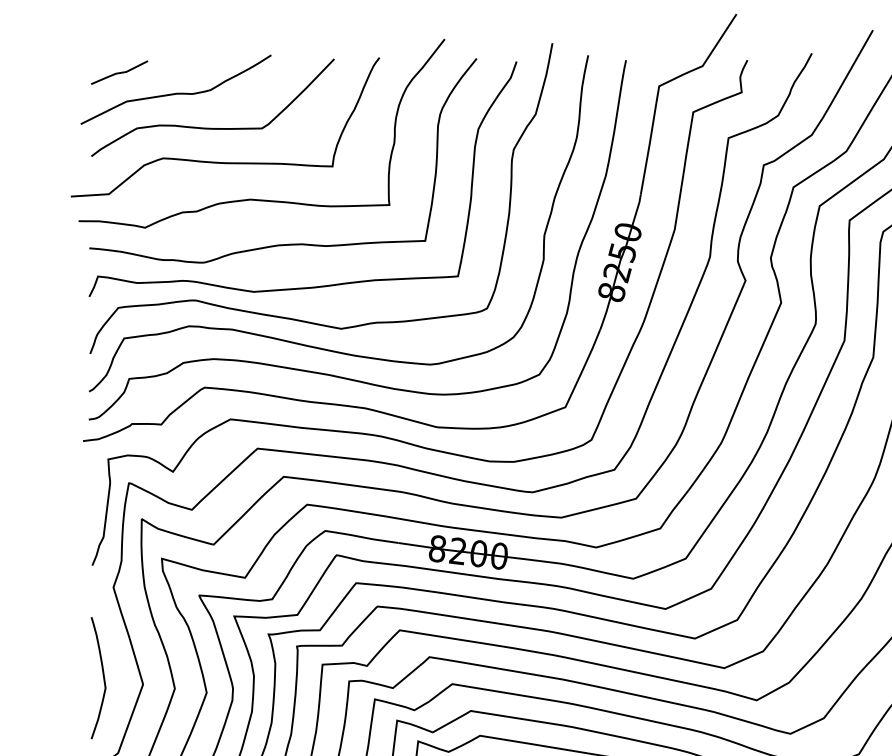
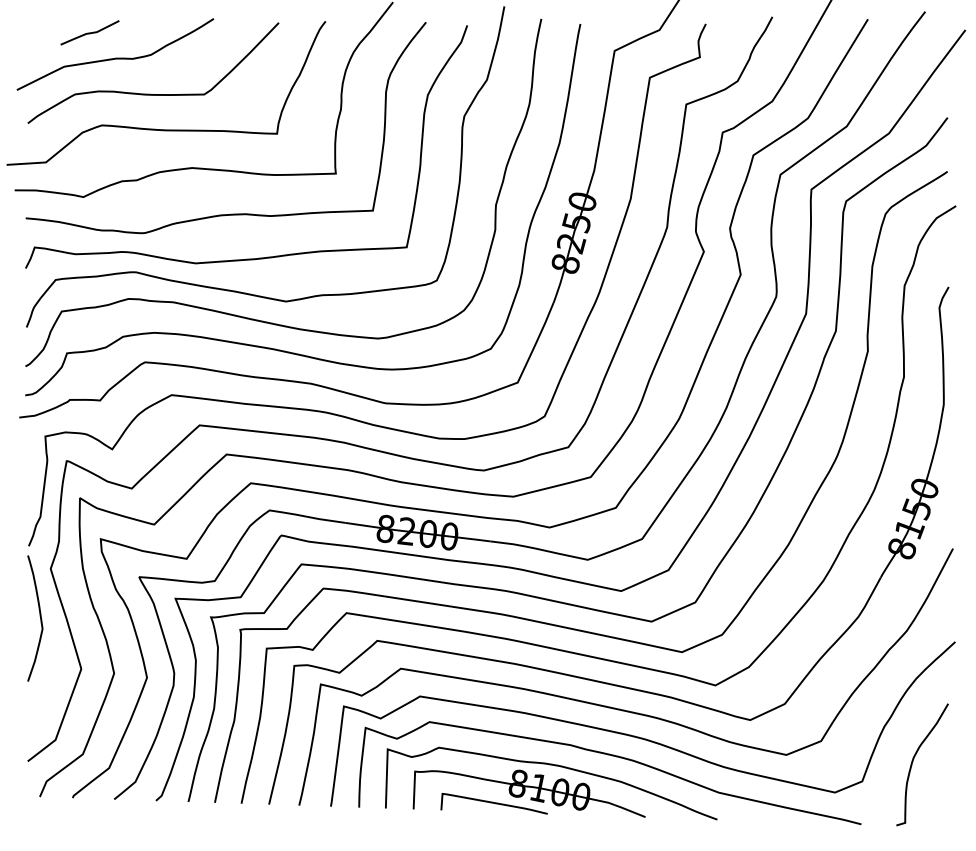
curve: (119, 72) -> (89, 32), moved
curve: (102, 676) -> (39, 616), moved

